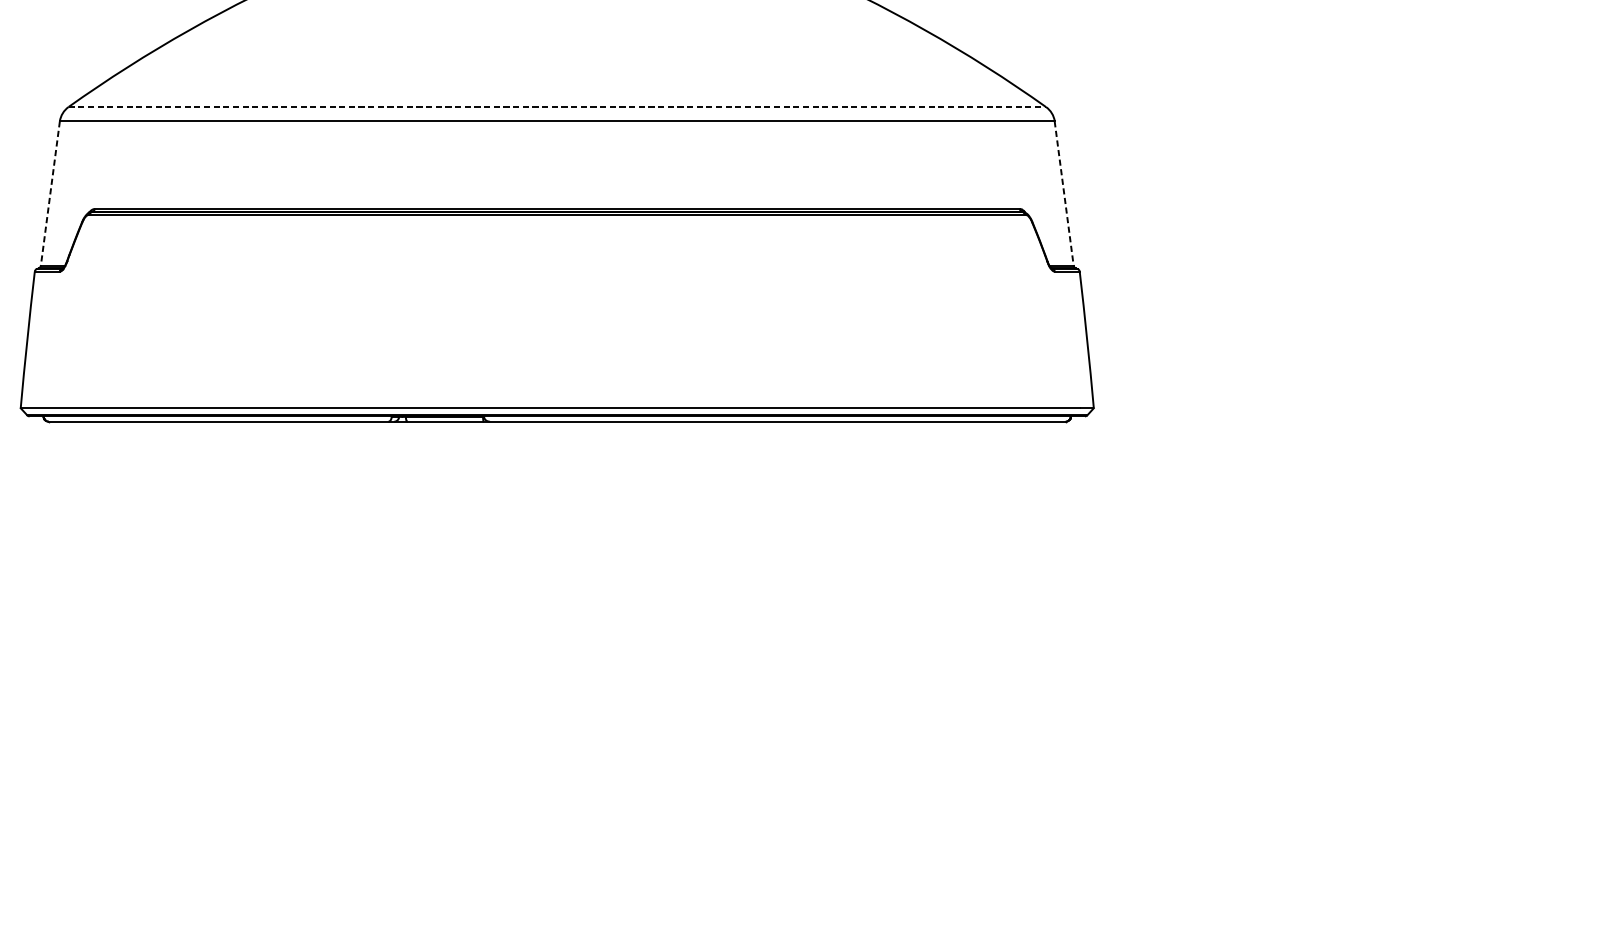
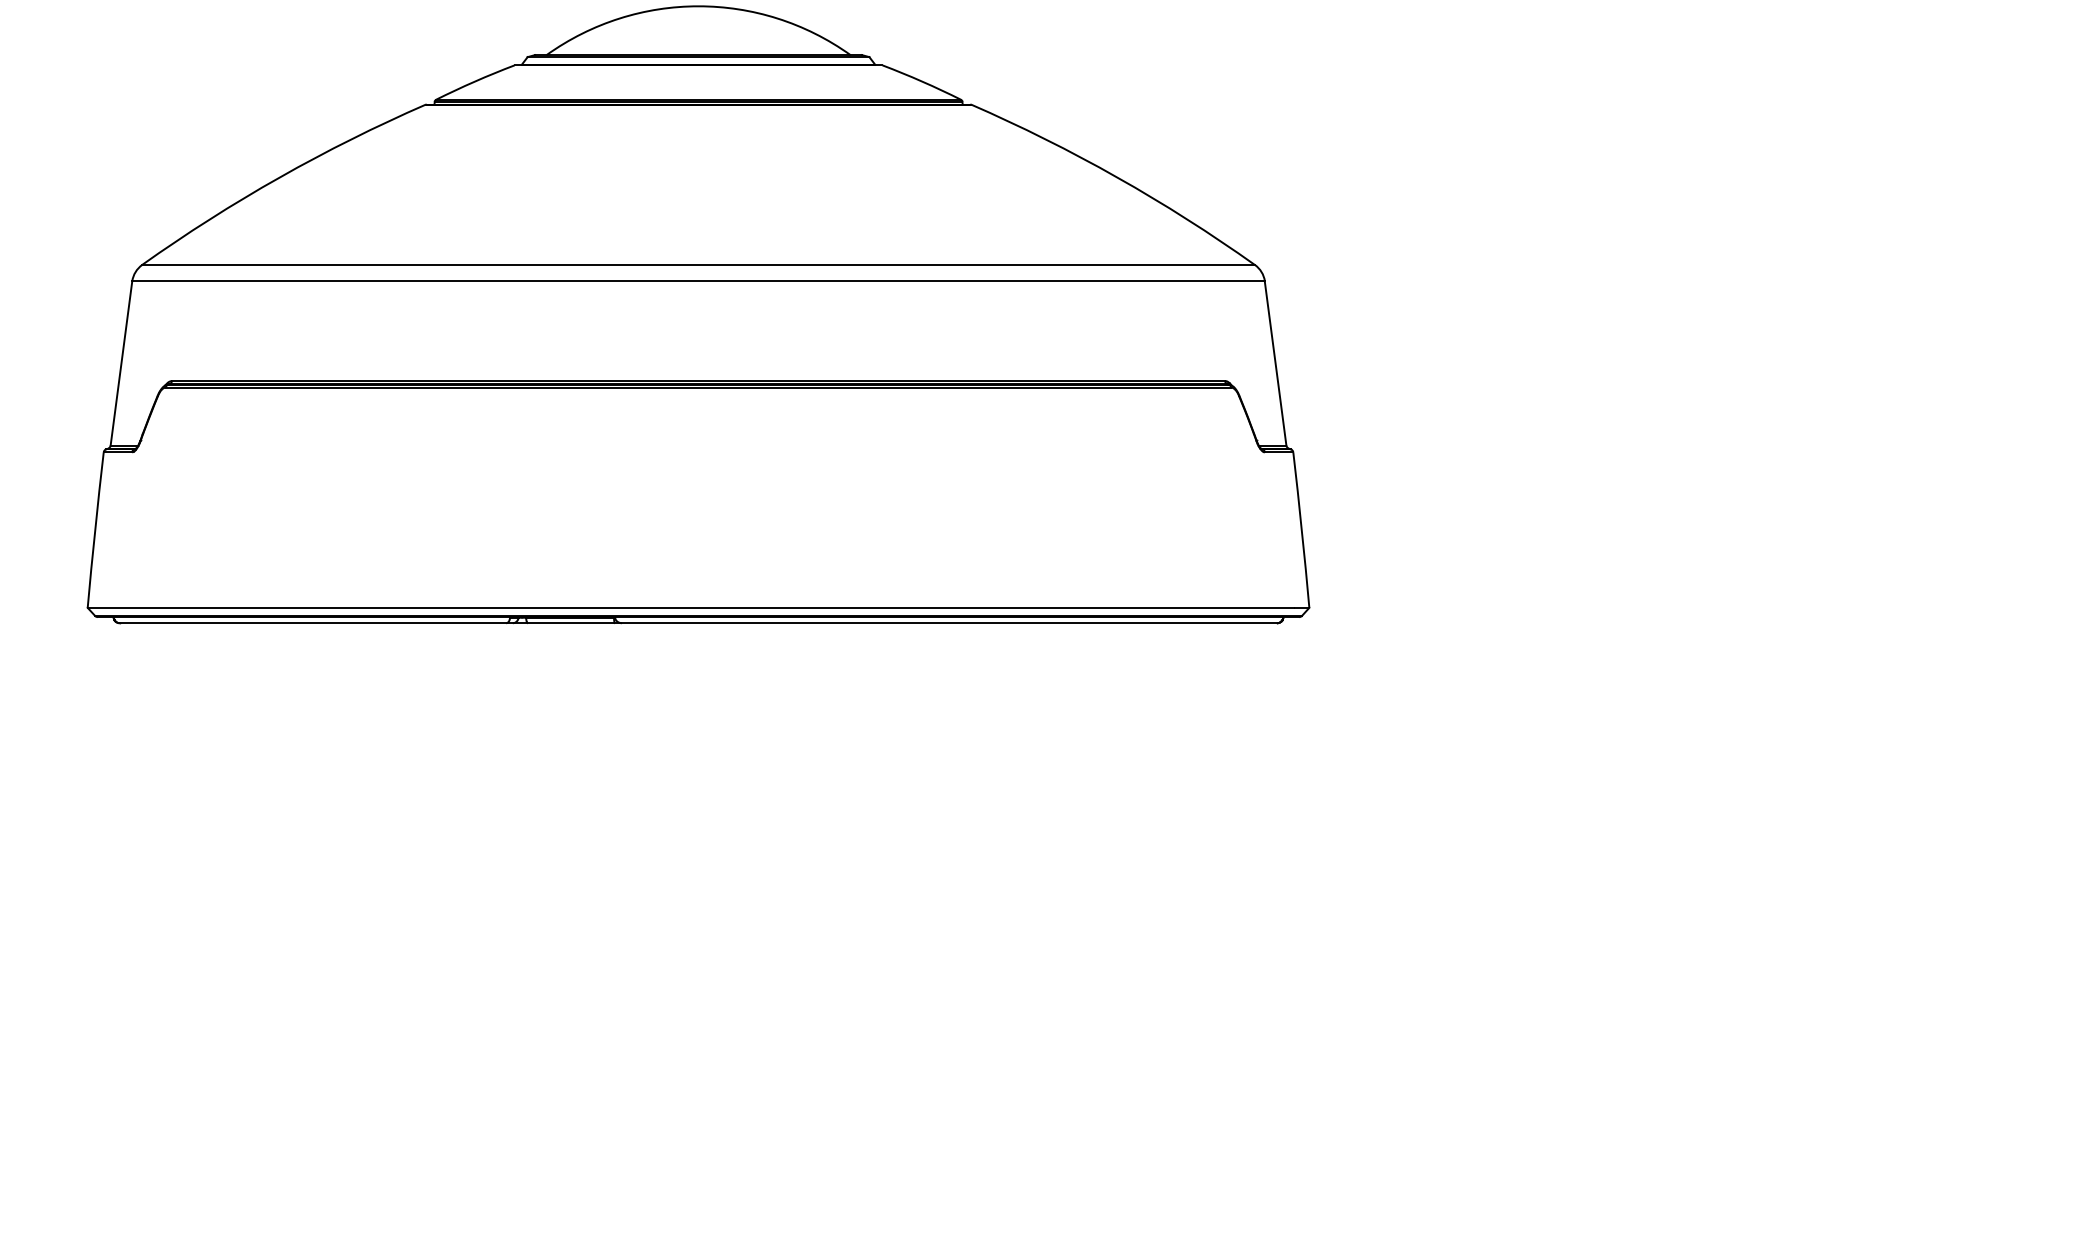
line: (558, 106) -> (699, 264), dashed -> solid
line: (50, 193) -> (121, 363), dashed -> solid
line: (1064, 193) -> (1275, 363), dashed -> solid

